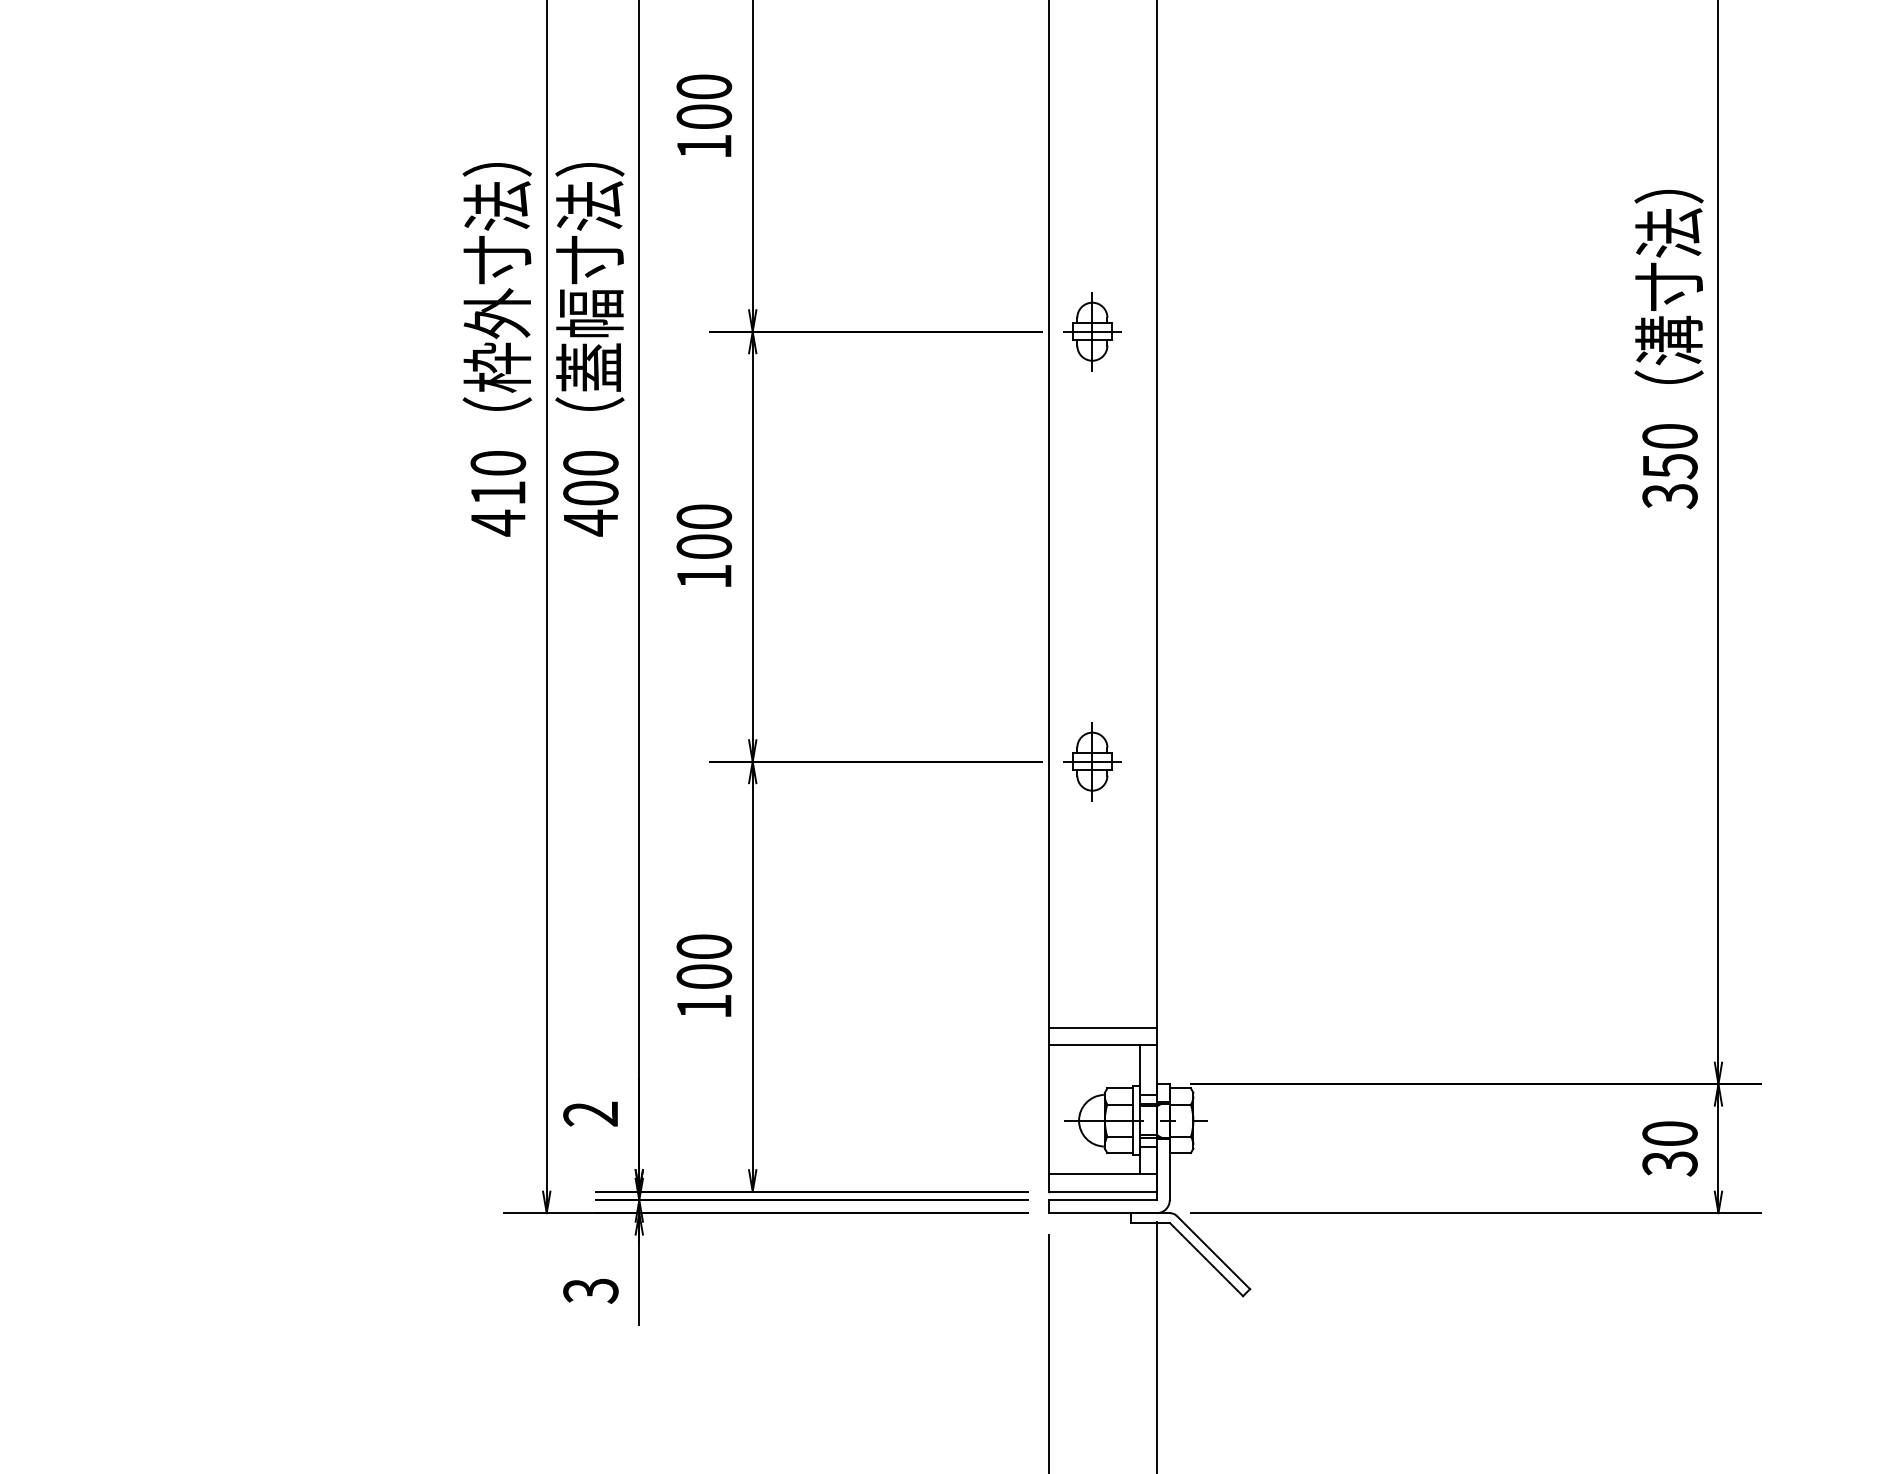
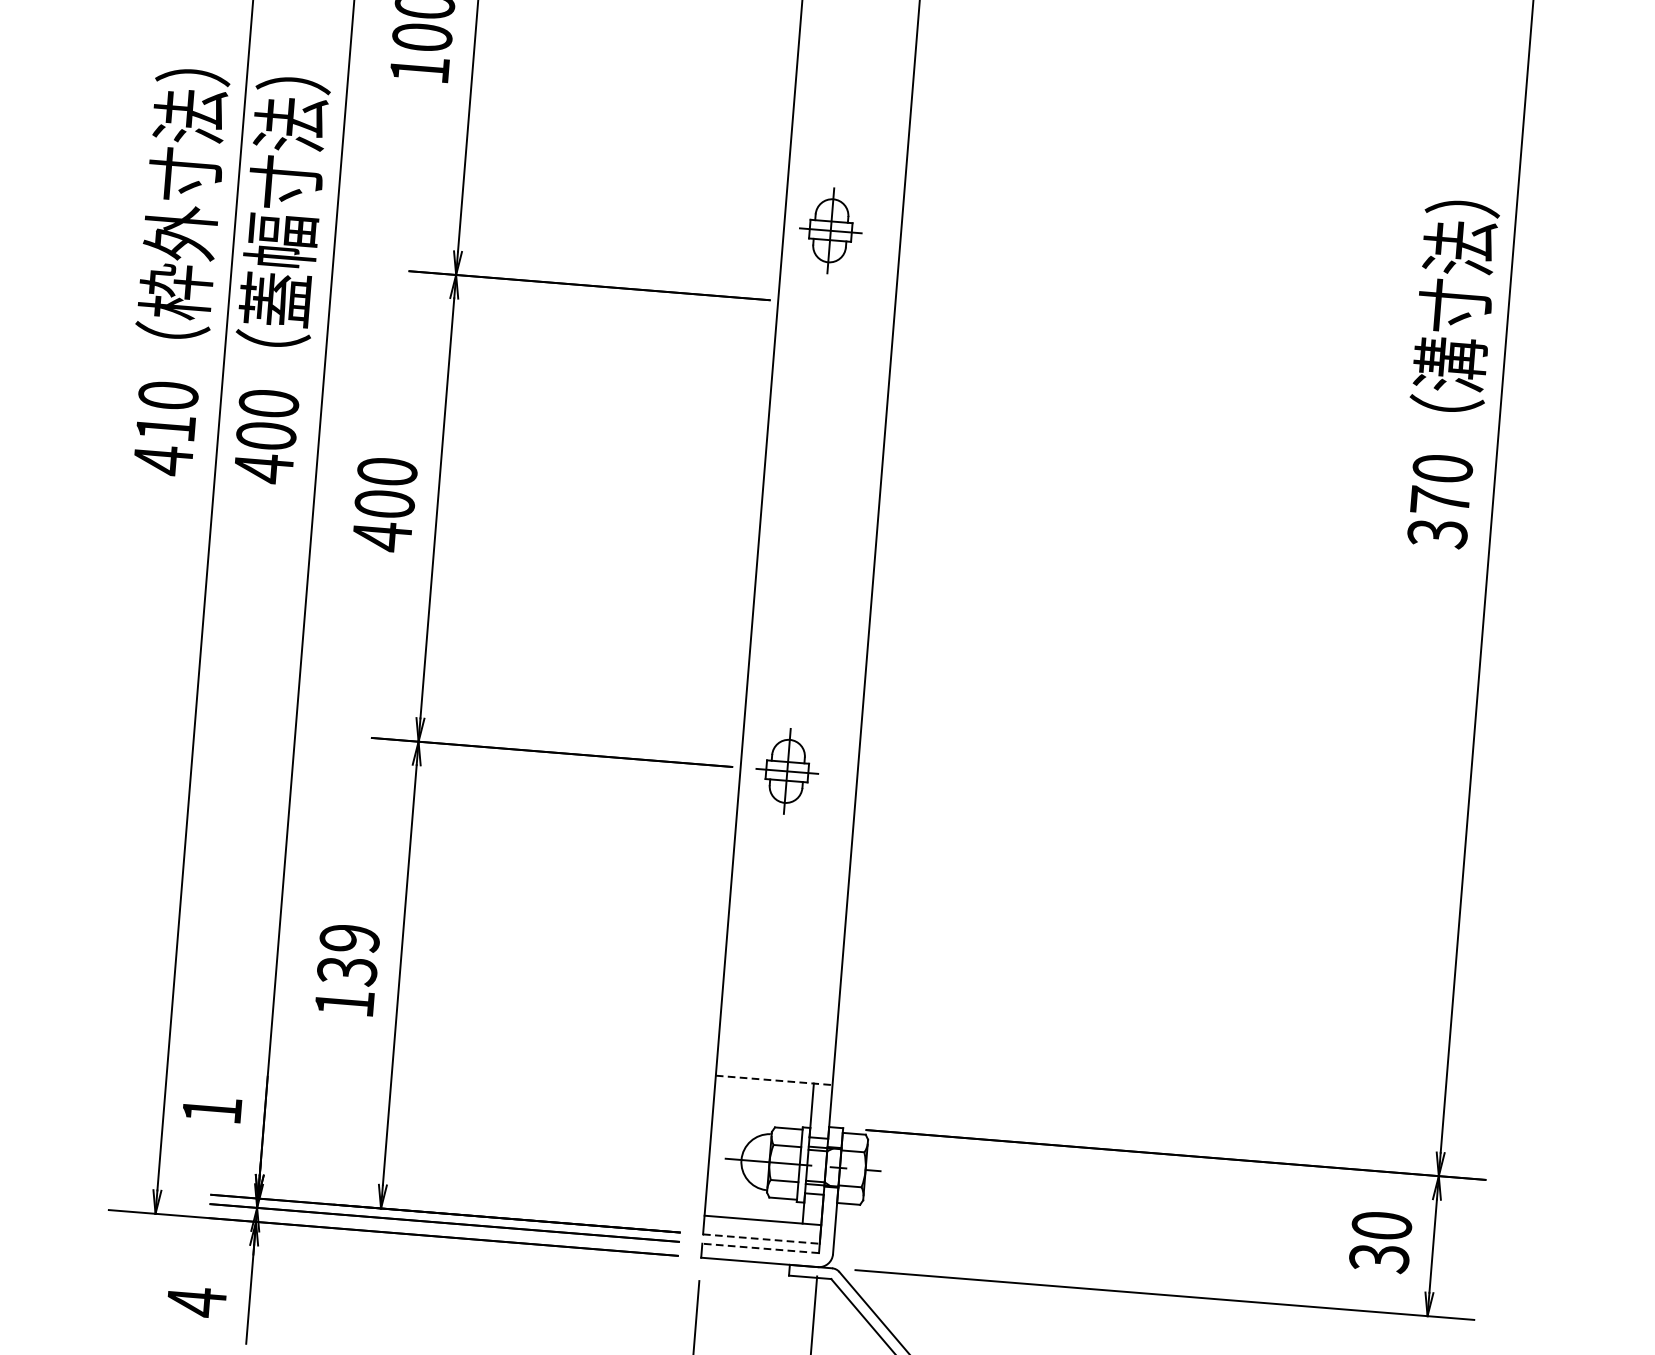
part: (1092, 331) -> (830, 230), moved
text: (1670, 466) -> (1440, 501), 350 -> 370
text: (704, 576) -> (382, 536), 100 -> 400
text: (704, 961) -> (348, 954), 100 -> 139
line: (1102, 1028) -> (775, 1061), removed
line: (1103, 1045) -> (774, 1080), solid -> dashed
text: (590, 1113) -> (211, 1109), 2 -> 1
line: (1103, 1191) -> (761, 1238), solid -> dashed
line: (1103, 1200) -> (761, 1248), solid -> dashed
text: (590, 1290) -> (196, 1301), 3 -> 4

